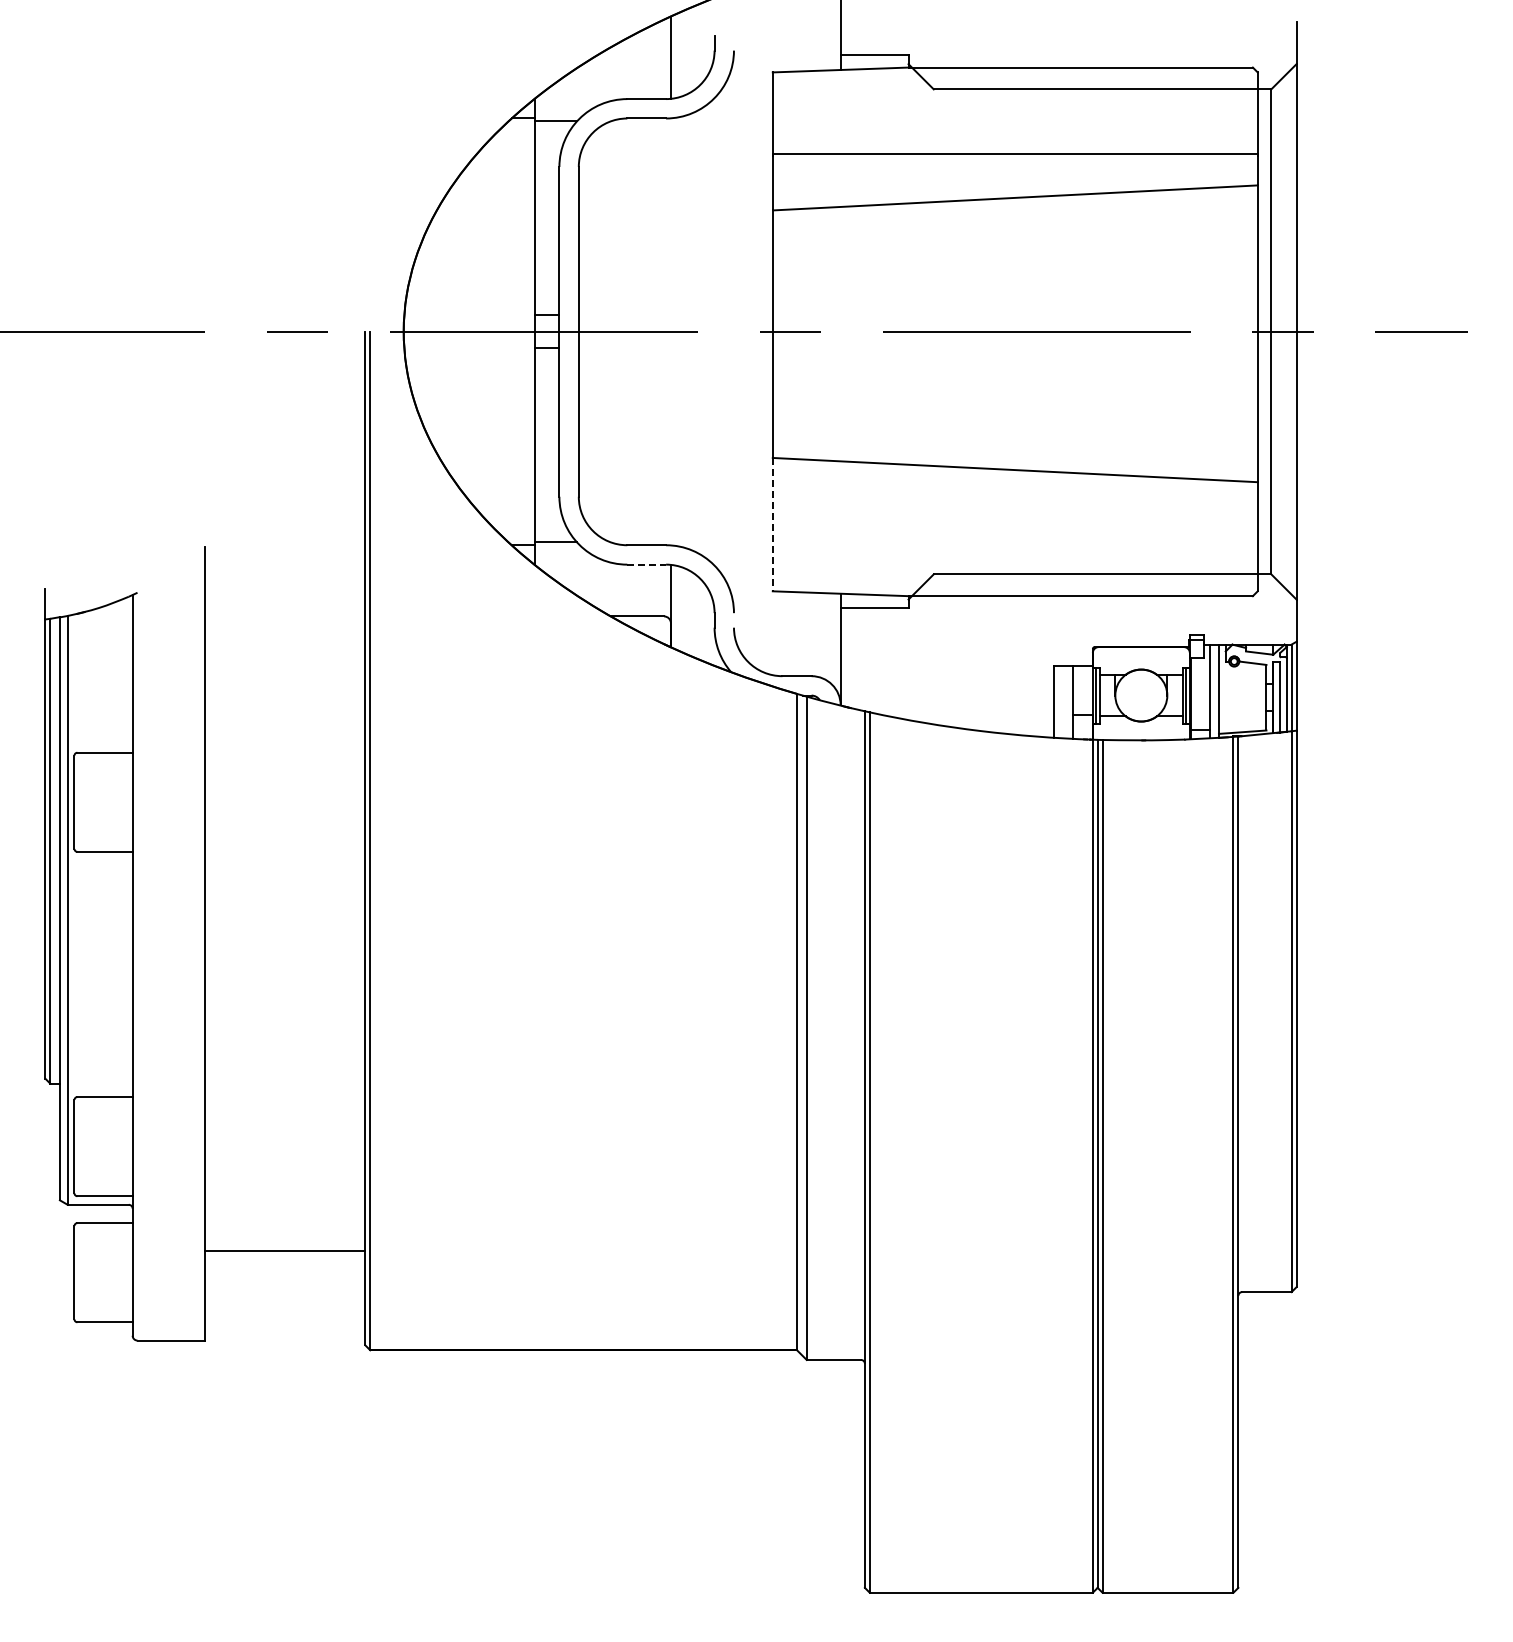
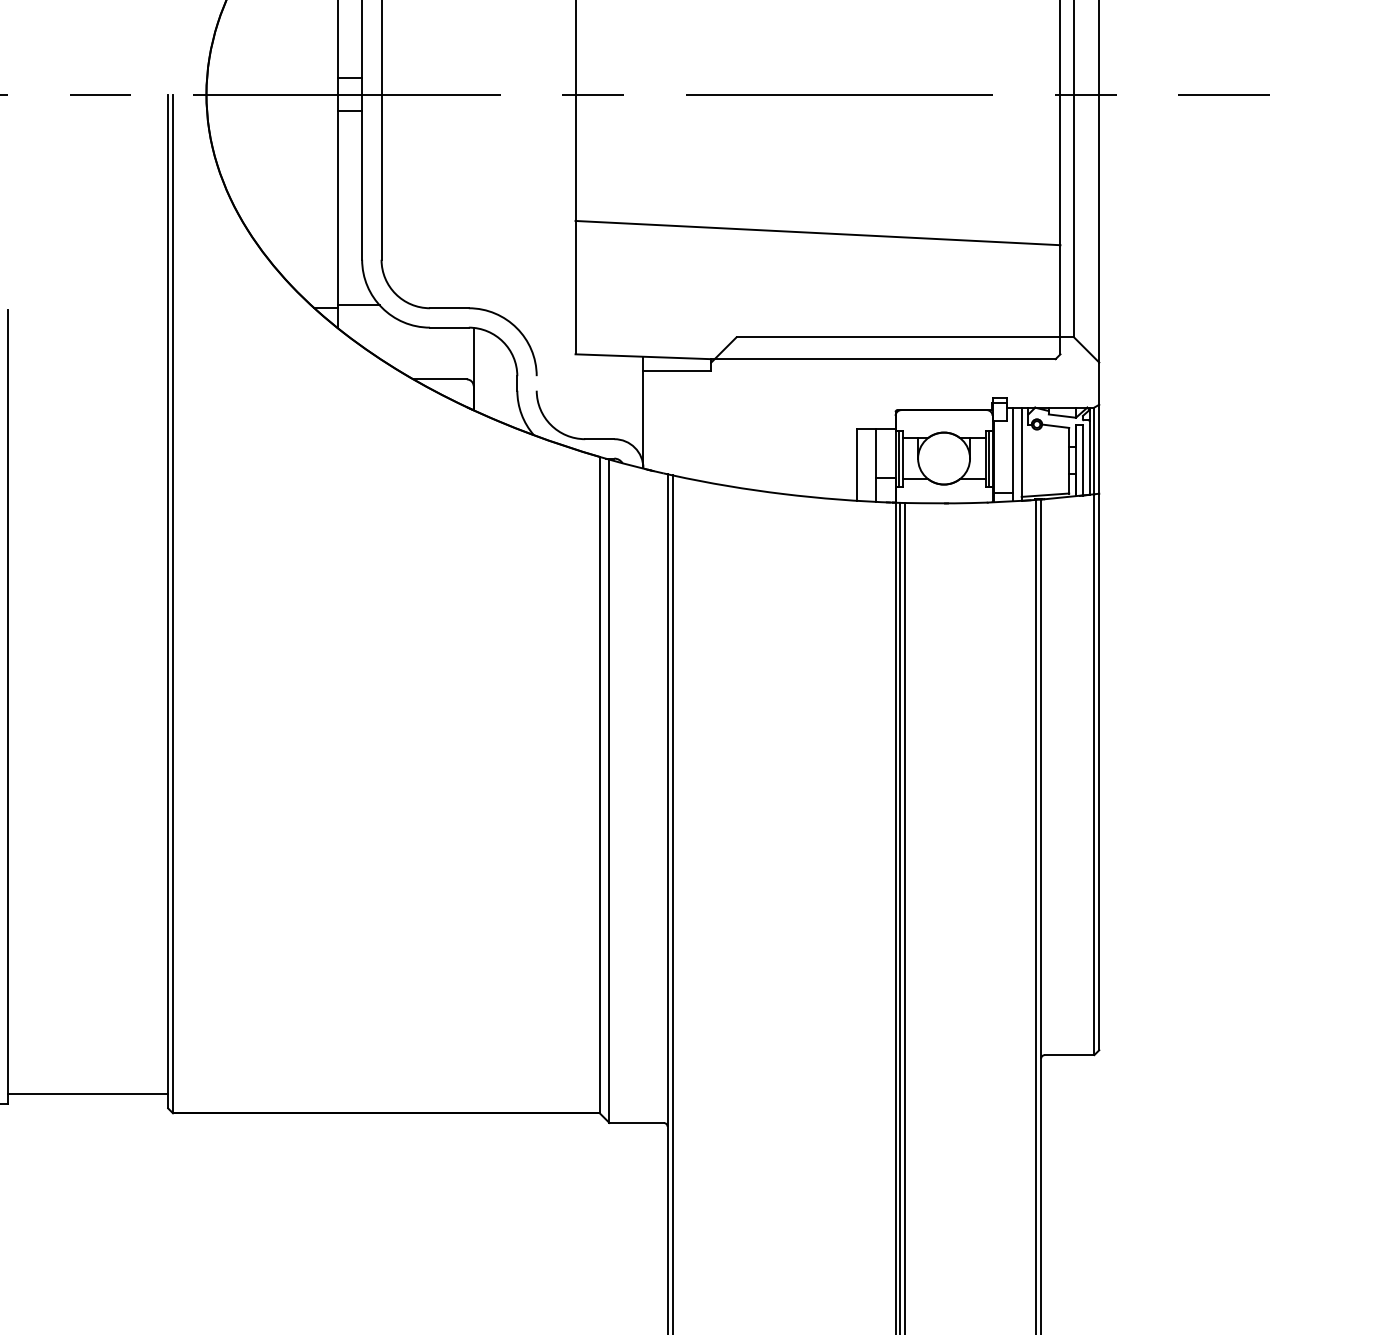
line: (772, 524) -> (575, 287), dashed -> solid
line: (647, 564) -> (450, 327), dashed -> solid
line: (285, 1250) -> (88, 1093), moved

